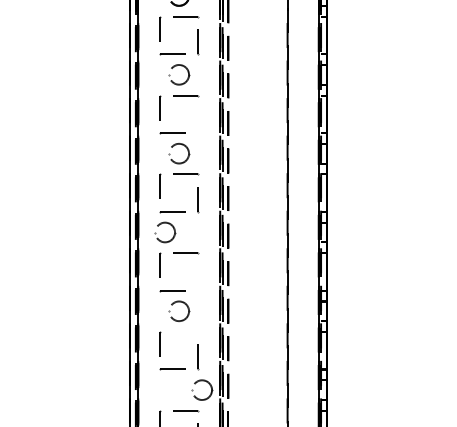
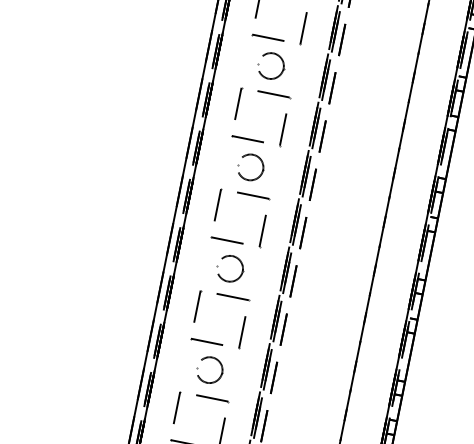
line: (198, 121) -> (304, 29), added
part: (173, 230) -> (261, 167), moved
line: (198, 279) -> (263, 232), added
line: (186, 332) -> (233, 297), added
part: (207, 383) -> (218, 362), moved

